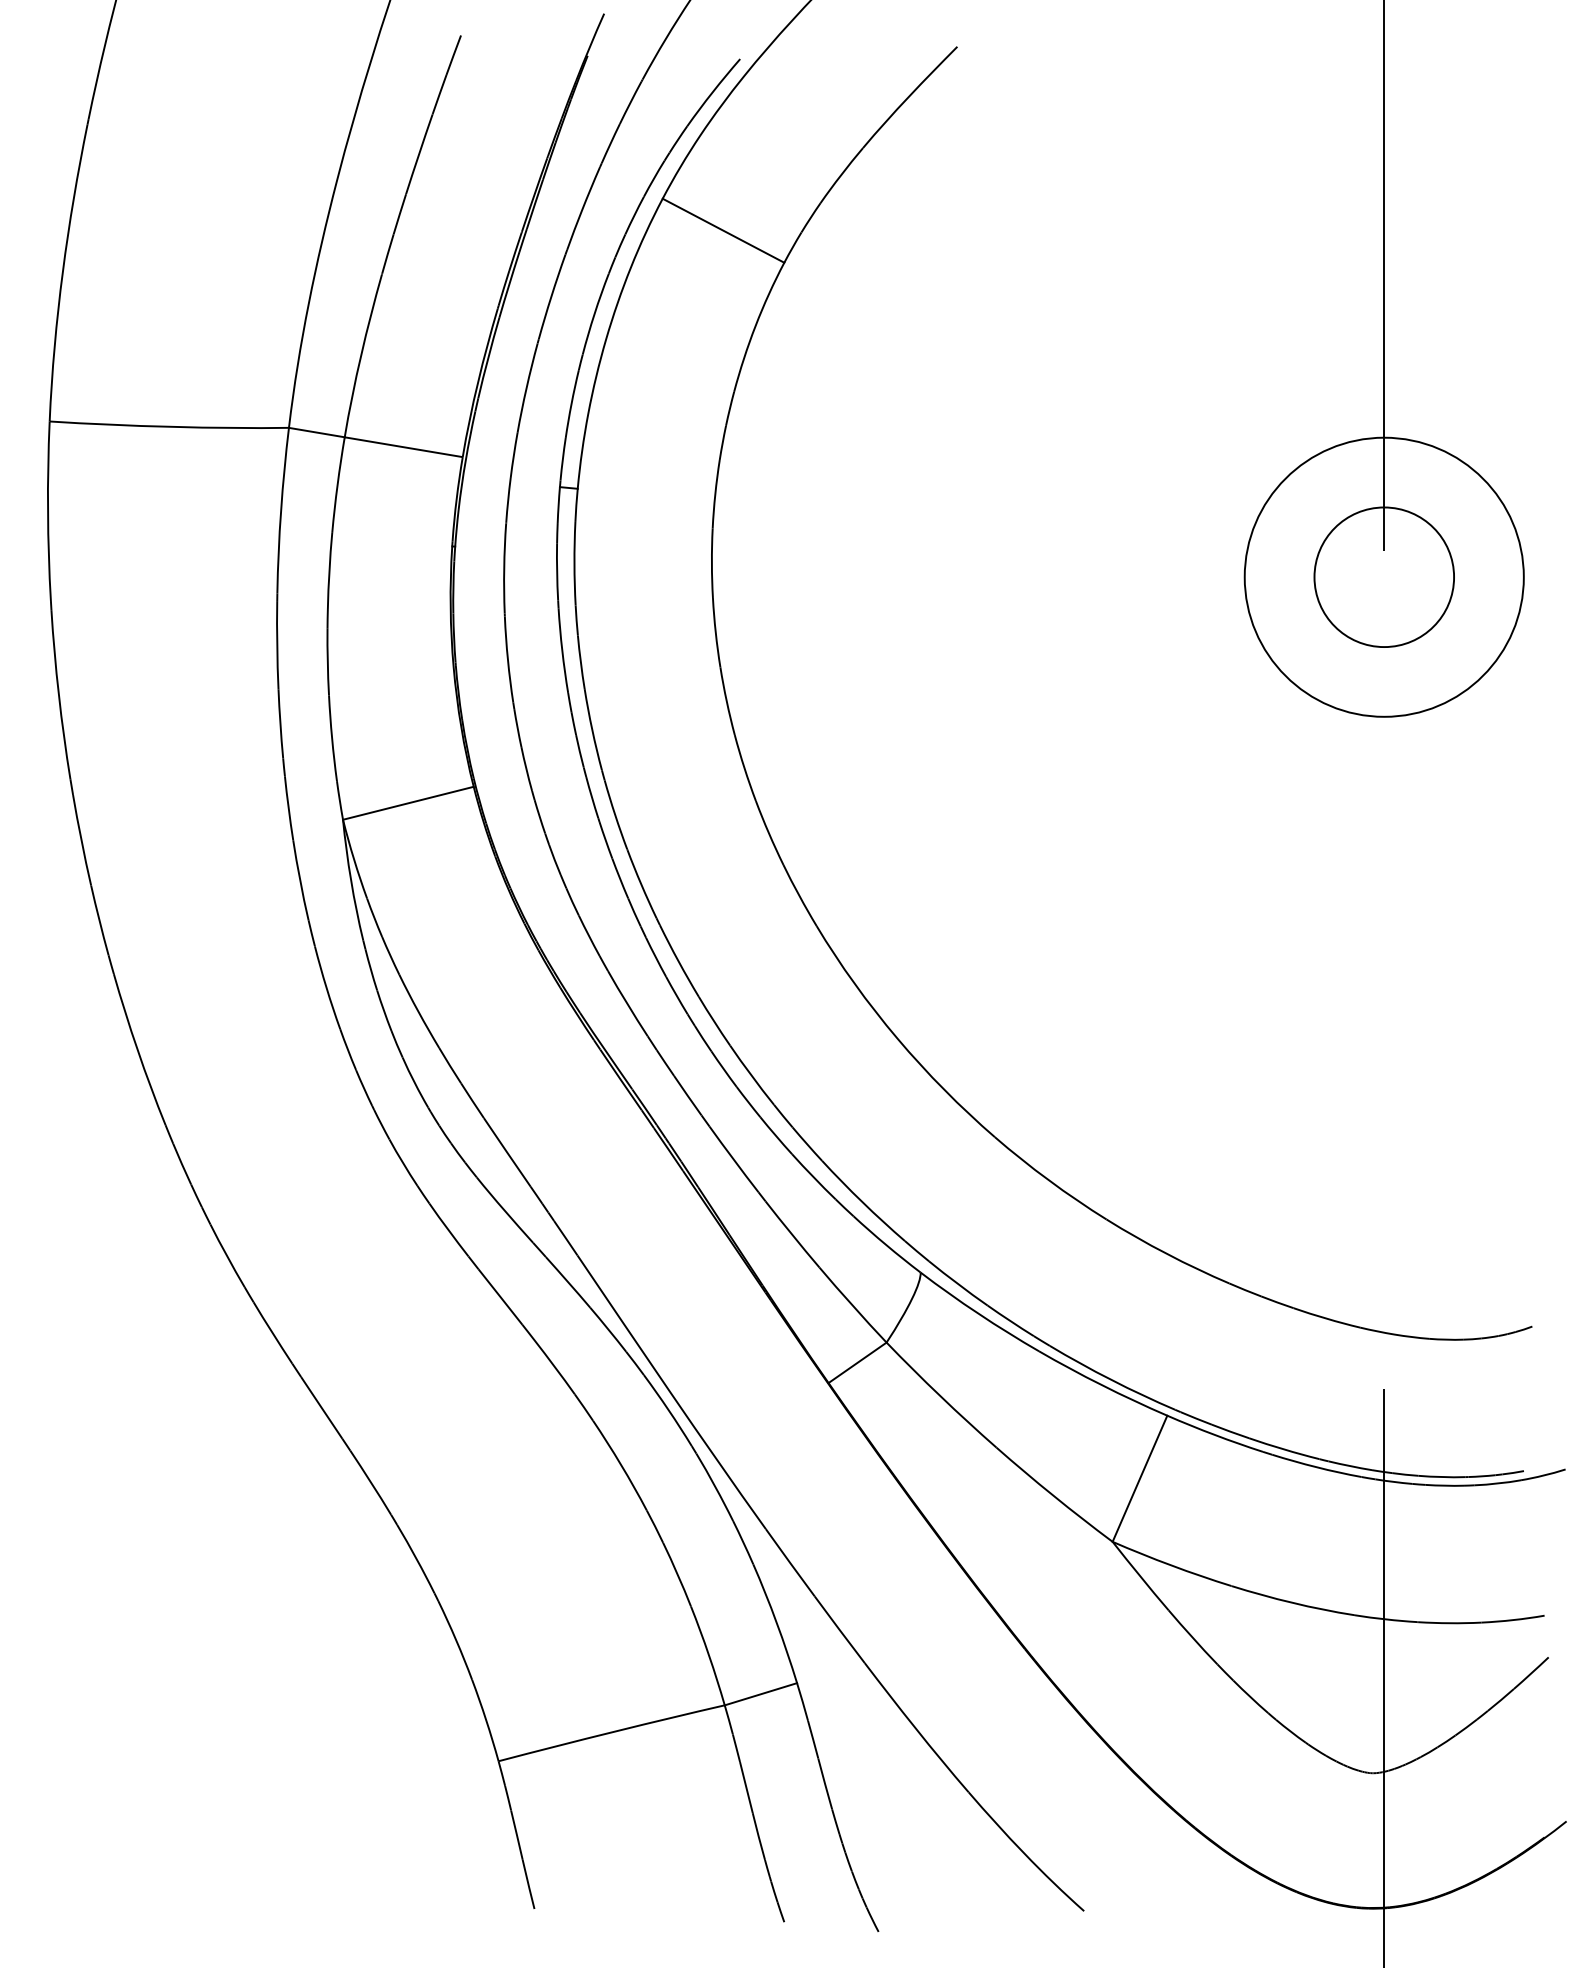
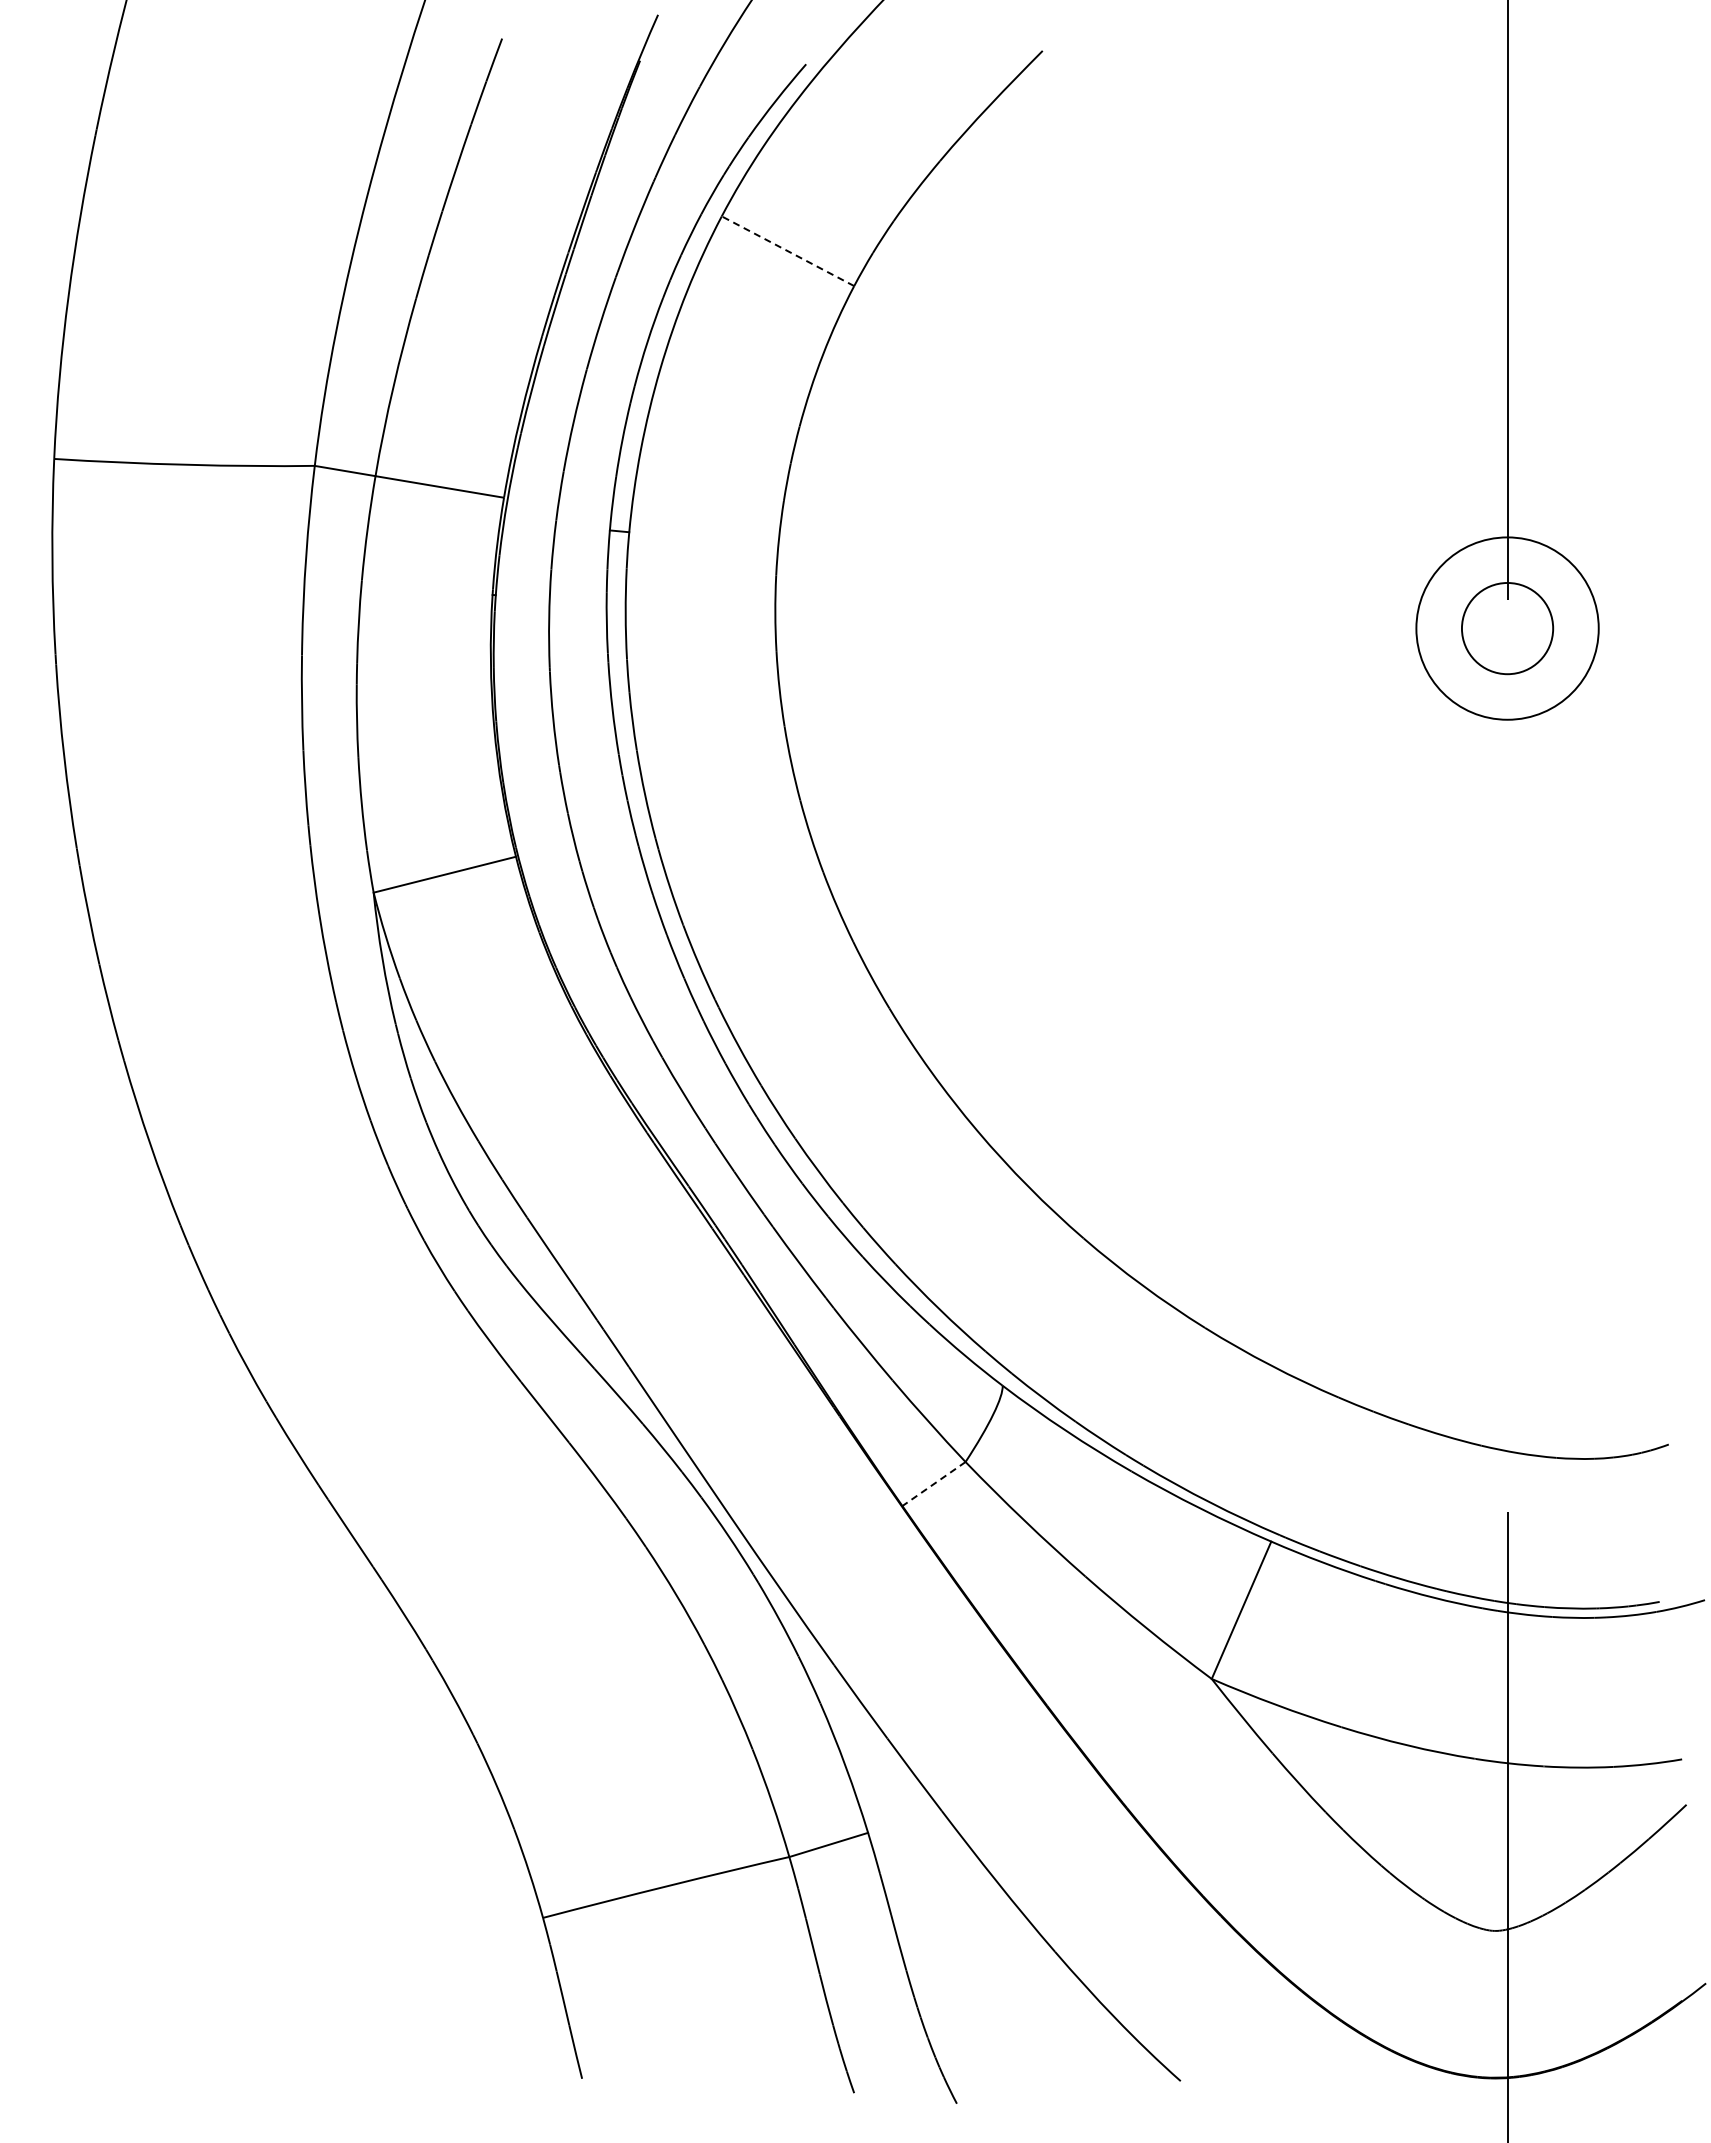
line: (723, 230) -> (788, 251), solid -> dashed
circle: (1384, 577) -> (1507, 628), size x0.6
circle: (1384, 577) -> (1507, 628), size x0.6
line: (858, 1363) -> (934, 1484), solid -> dashed

